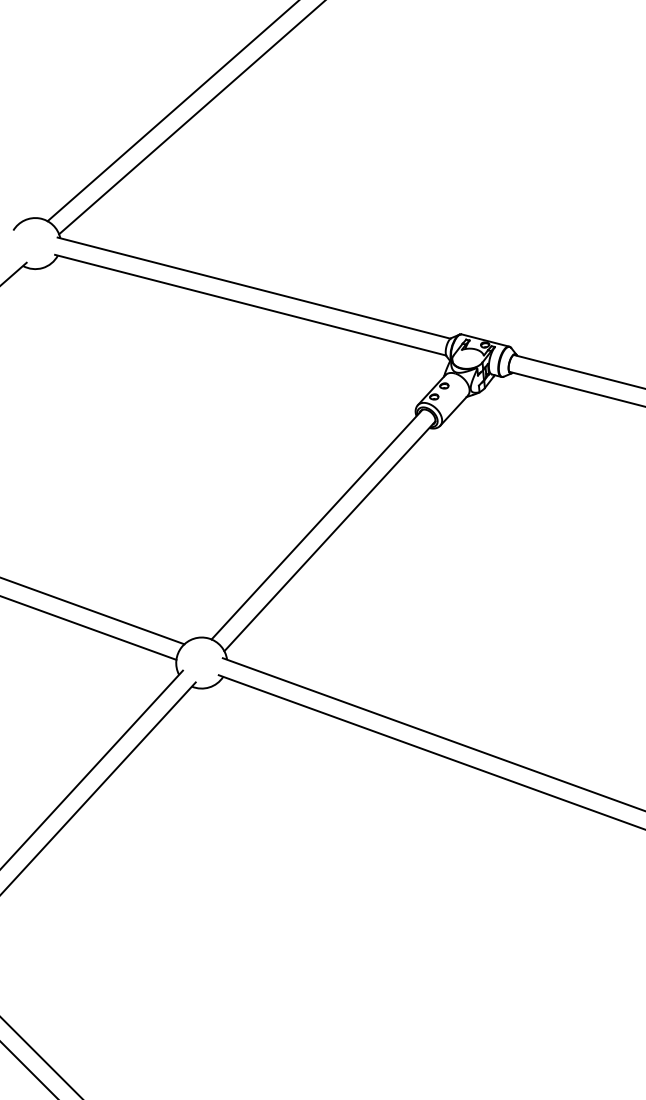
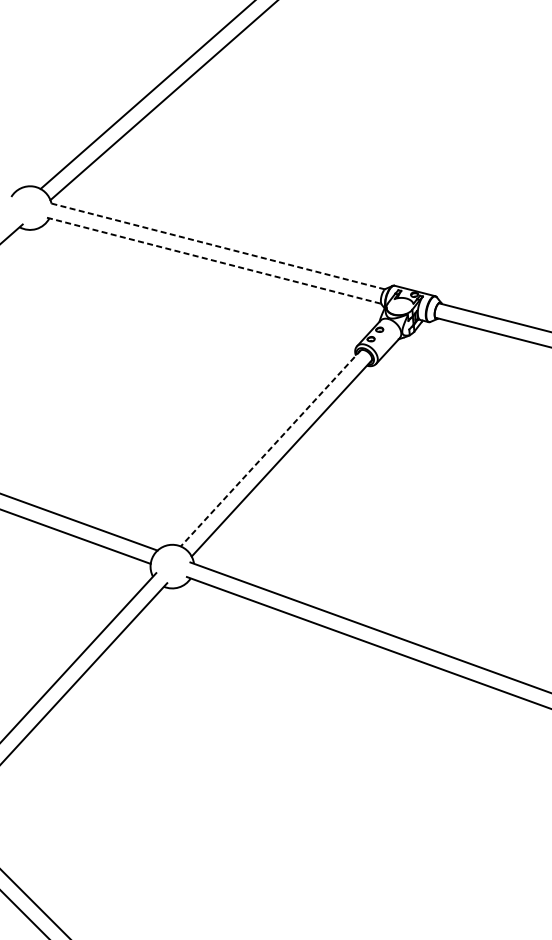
line: (254, 288) -> (217, 246), solid -> dashed
line: (250, 305) -> (214, 261), solid -> dashed
line: (317, 524) -> (271, 448), solid -> dashed

